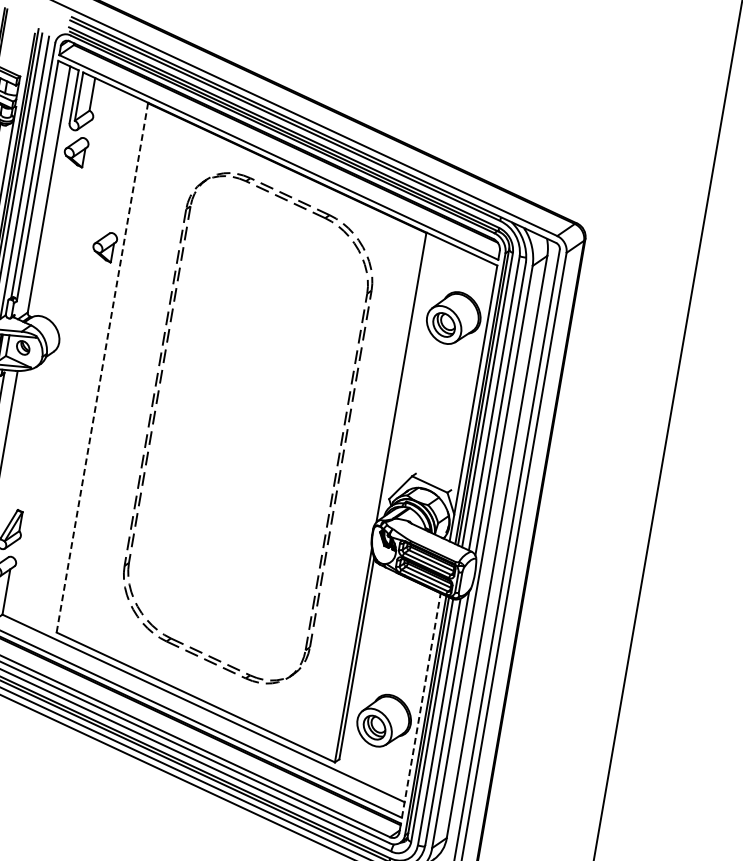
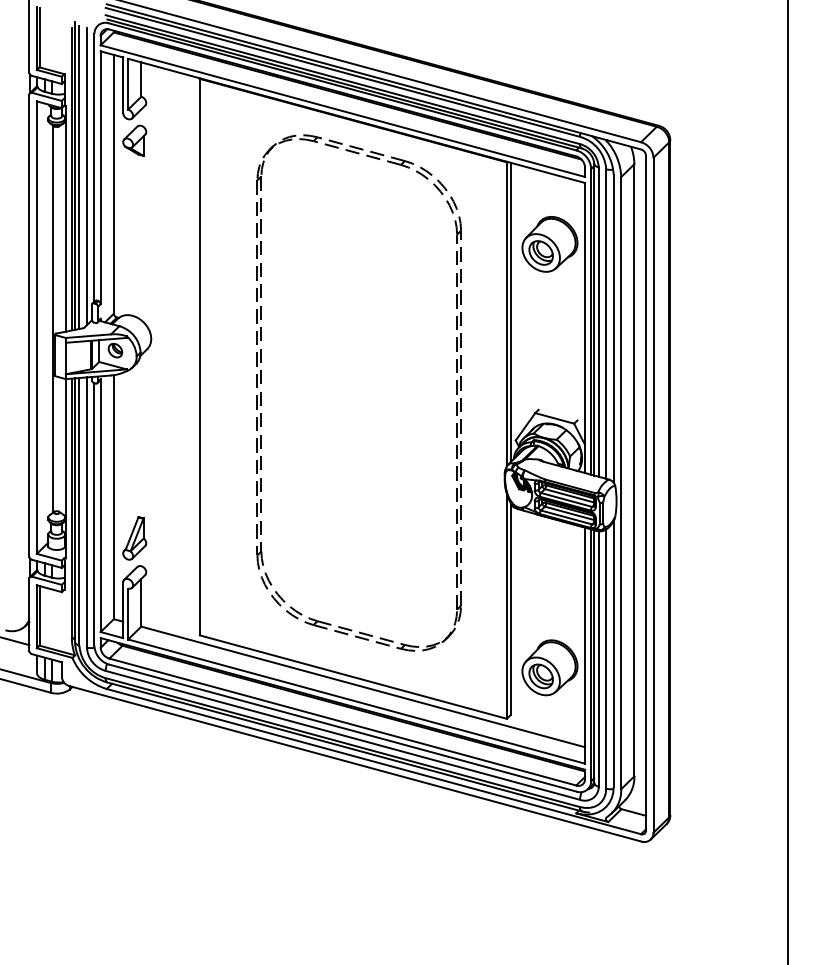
part: (104, 246) -> (180, 232), removed
line: (102, 367) -> (199, 356), dashed -> solid
line: (405, 376) -> (510, 312), added
line: (421, 705) -> (585, 645), dashed -> solid

